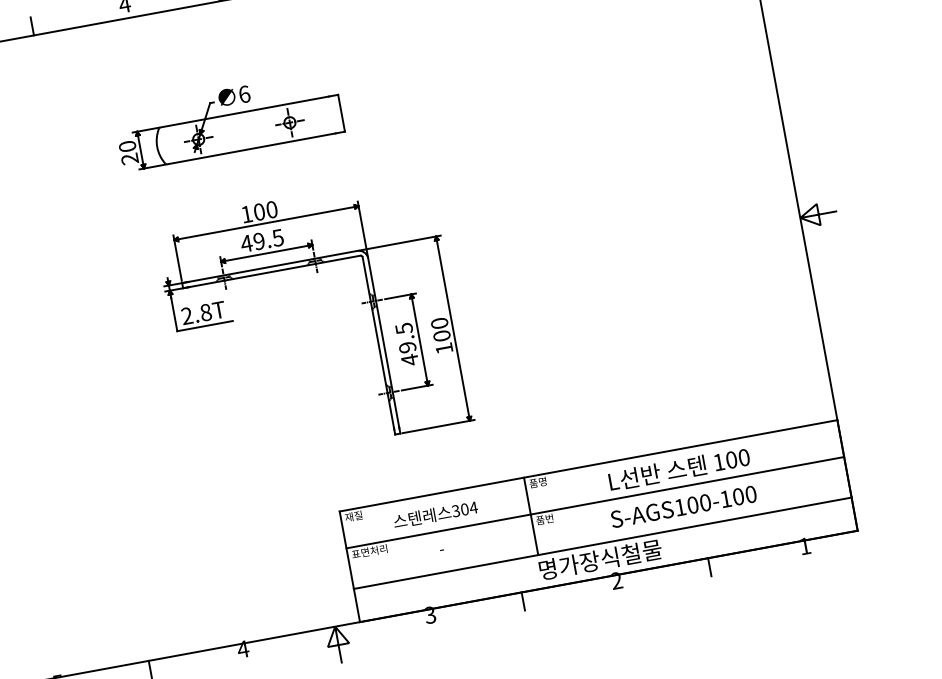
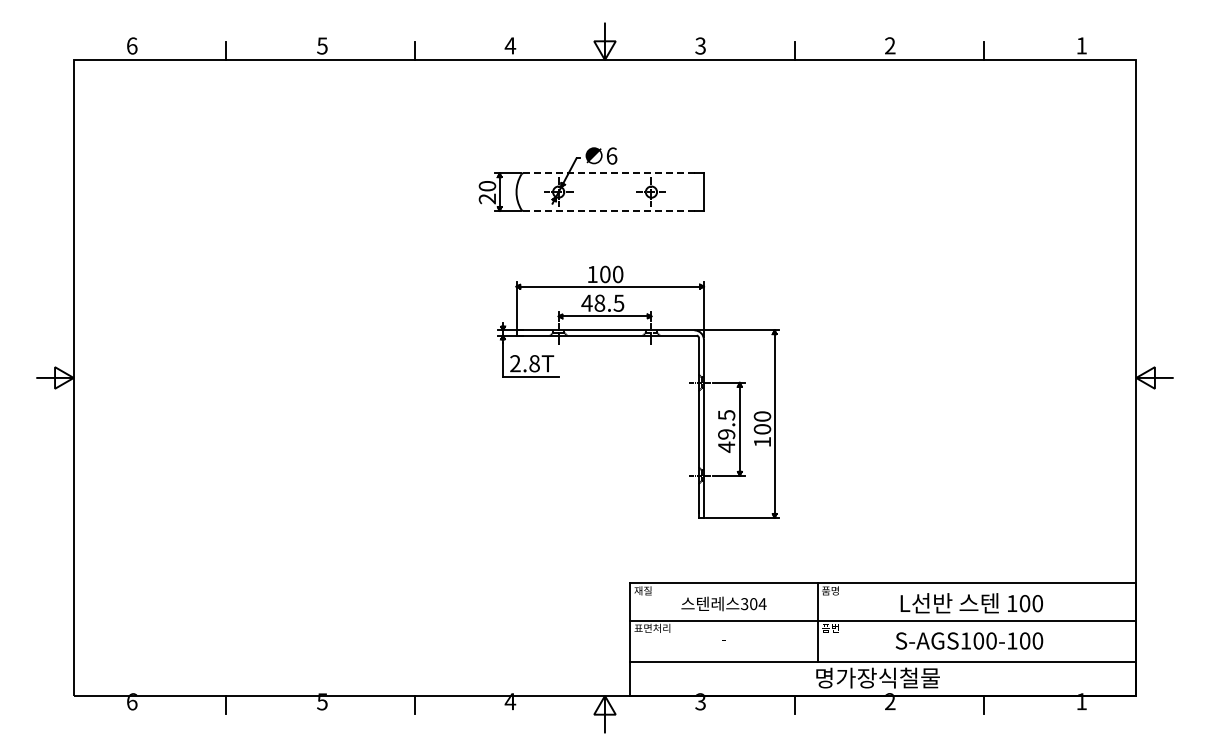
line: (244, 112) -> (608, 173), solid -> dashed
line: (251, 148) -> (608, 210), solid -> dashed
text: (258, 240) -> (599, 302), 49.5 -> 48.5

